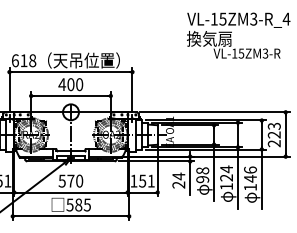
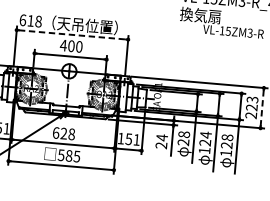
line: (71, 72) -> (72, 35), solid -> dashed
line: (285, 134) -> (262, 108), solid -> dashed
text: (250, 174) -> (227, 141), 146 -> 128
text: (203, 179) -> (184, 142), 98 -> 28
text: (70, 180) -> (63, 133), 570 -> 628

